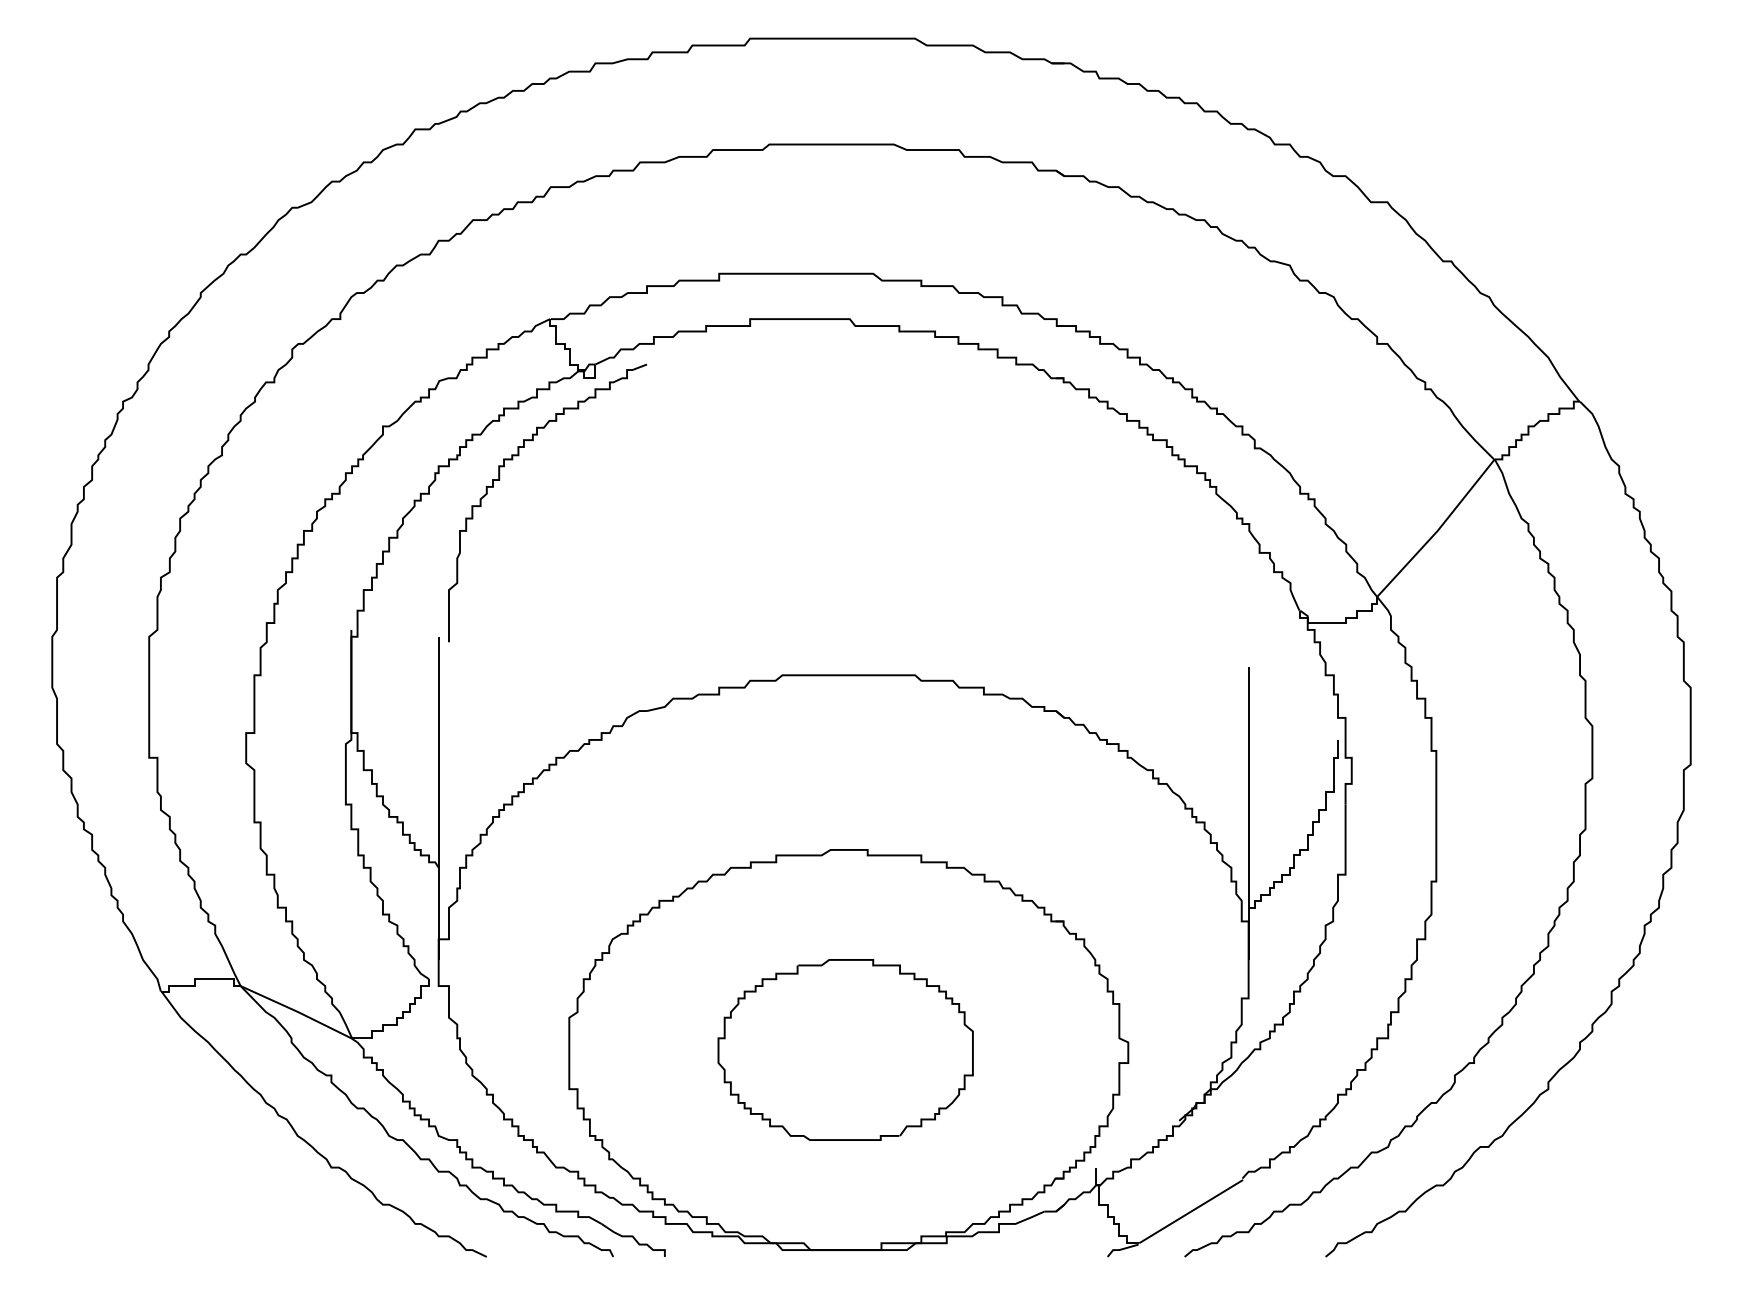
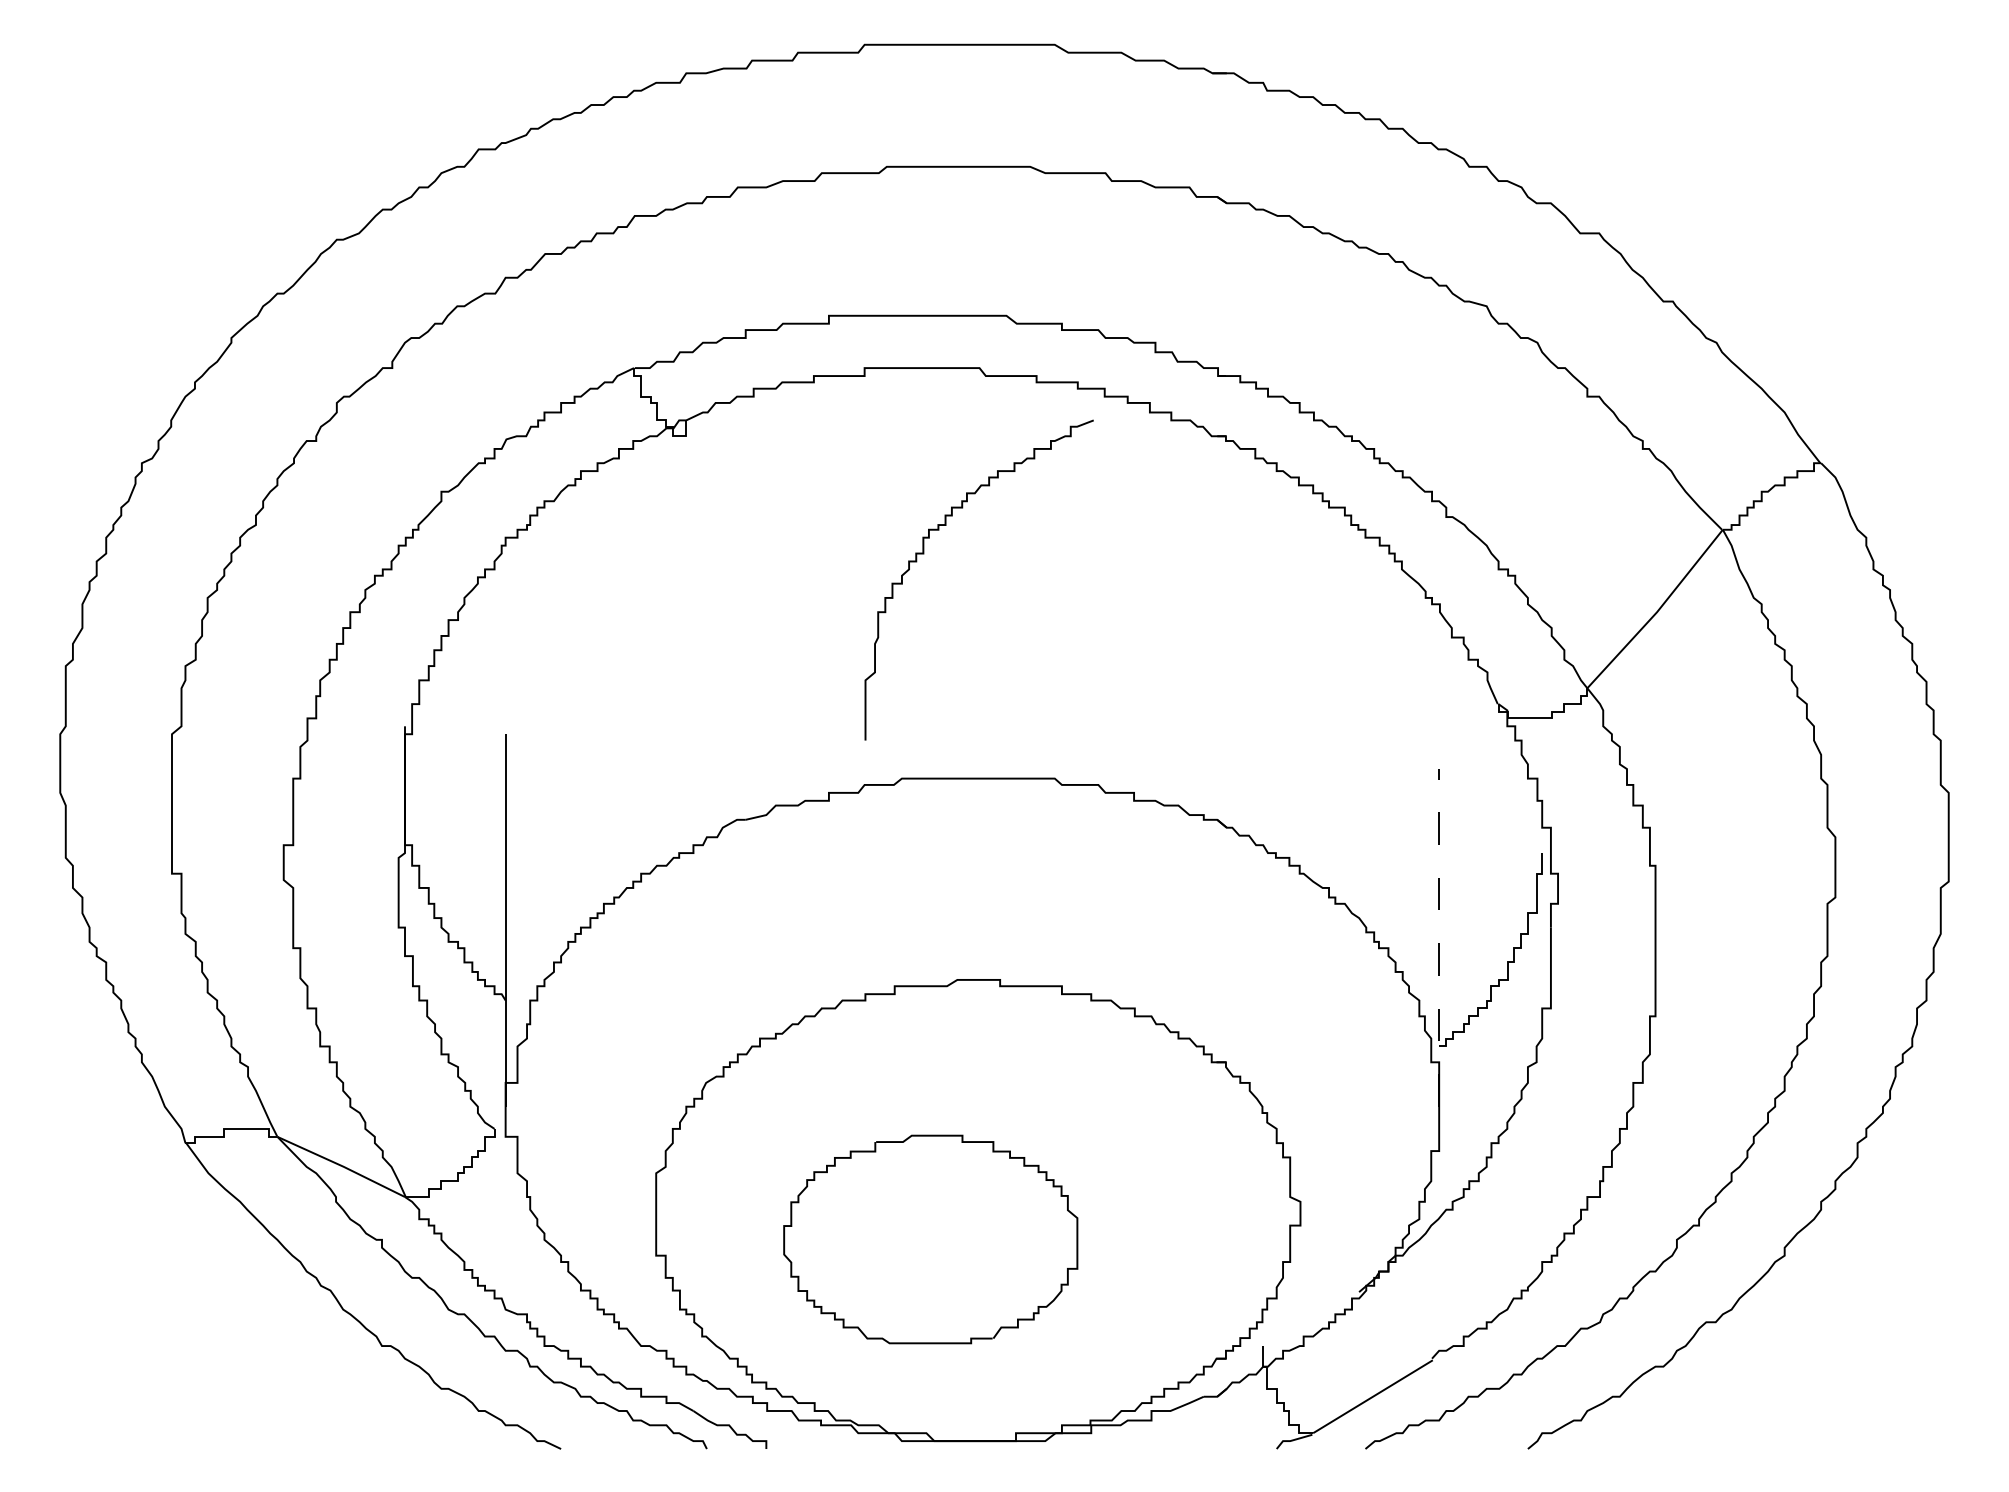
curve: (500, 480) -> (924, 554), moved
line: (1248, 813) -> (1439, 937), solid -> dashed
part: (845, 1050) -> (930, 1239), moved

